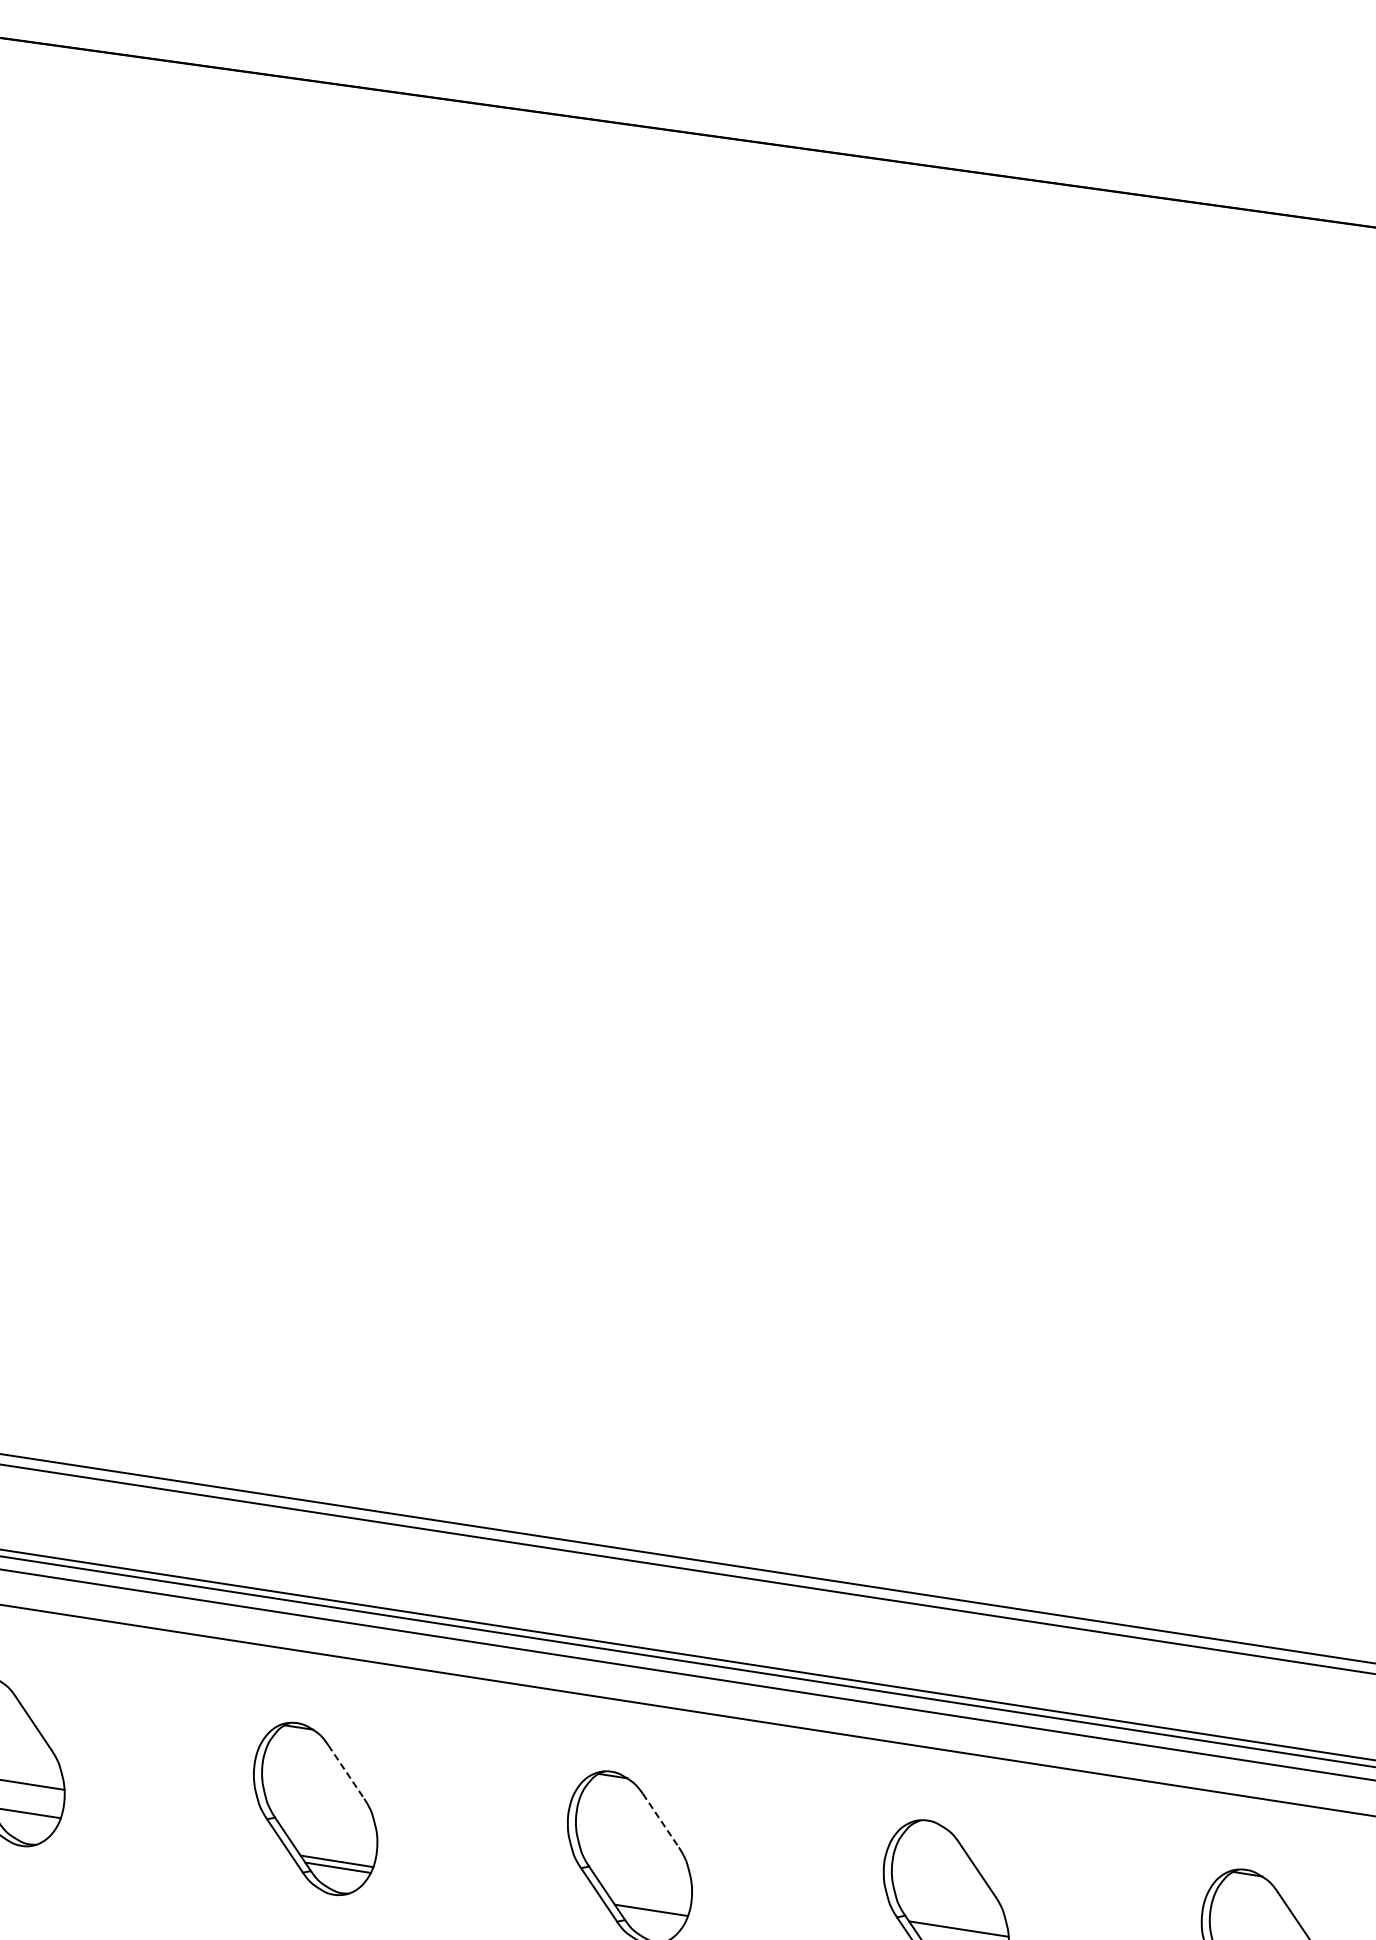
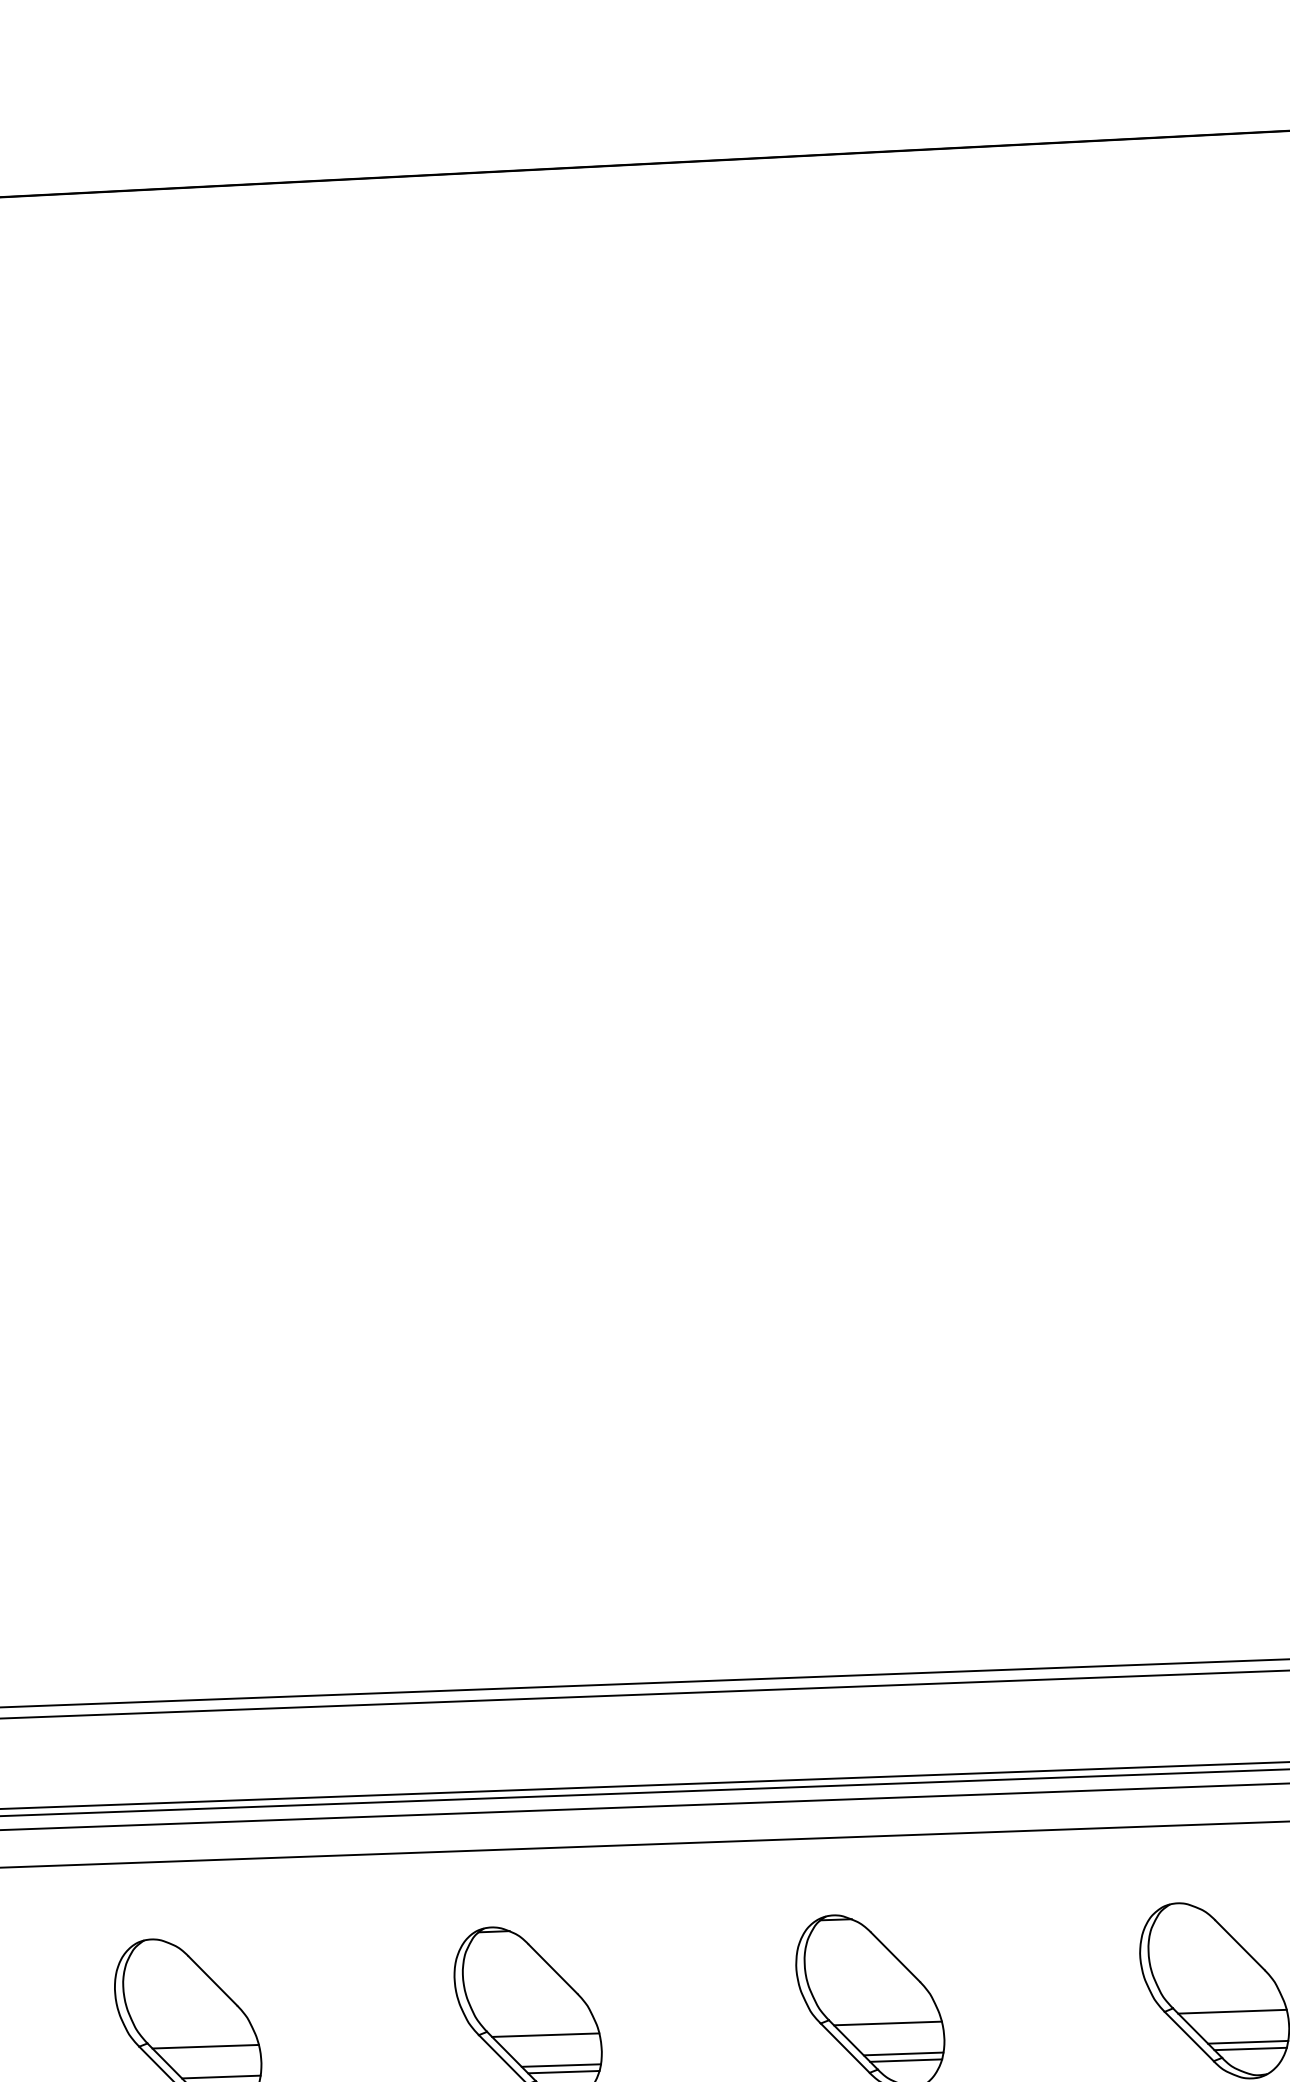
line: (346, 1772) -> (553, 1969), dashed -> solid
line: (661, 1821) -> (896, 1957), dashed -> solid
line: (327, 1830) -> (545, 2034), added
line: (641, 1879) -> (886, 2023), added
line: (652, 1916) -> (906, 2060), added

